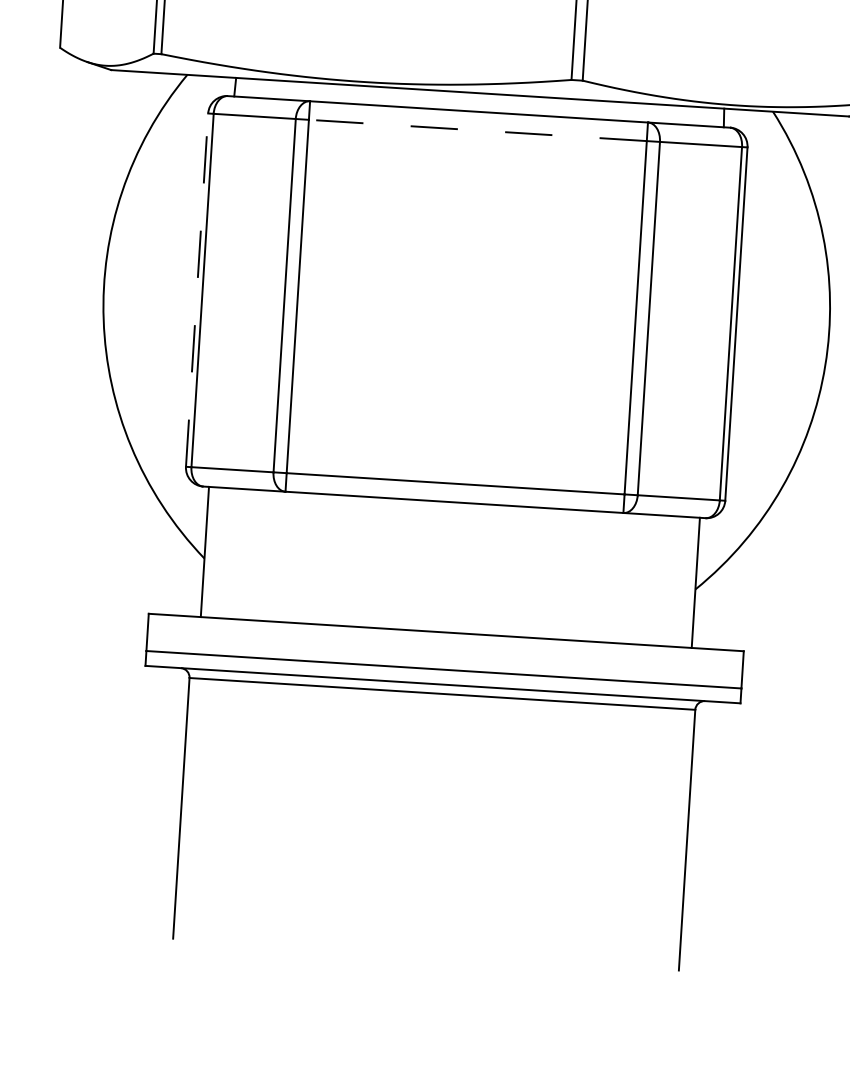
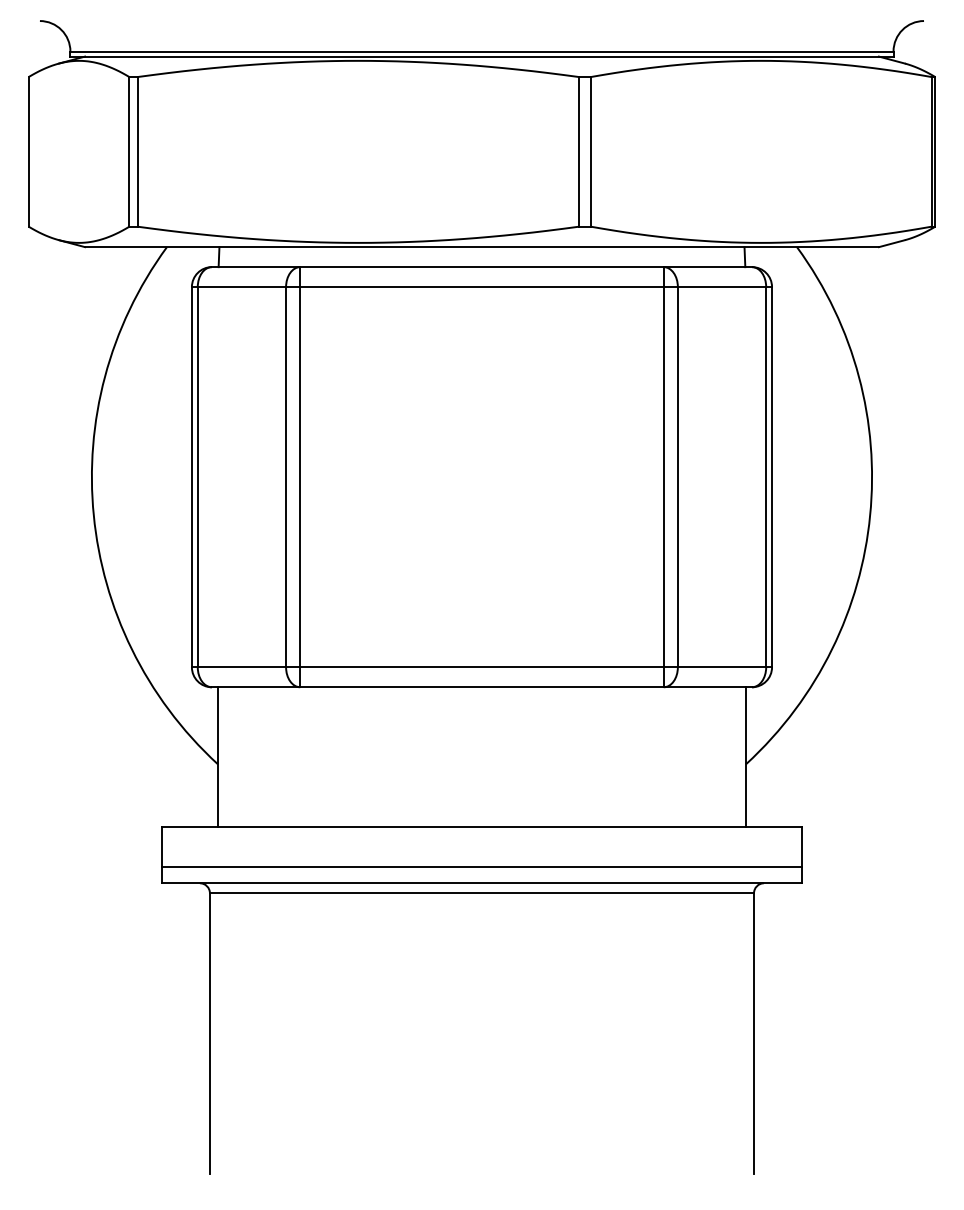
line: (477, 130) -> (481, 287), dashed -> solid
line: (196, 289) -> (191, 476), dashed -> solid

